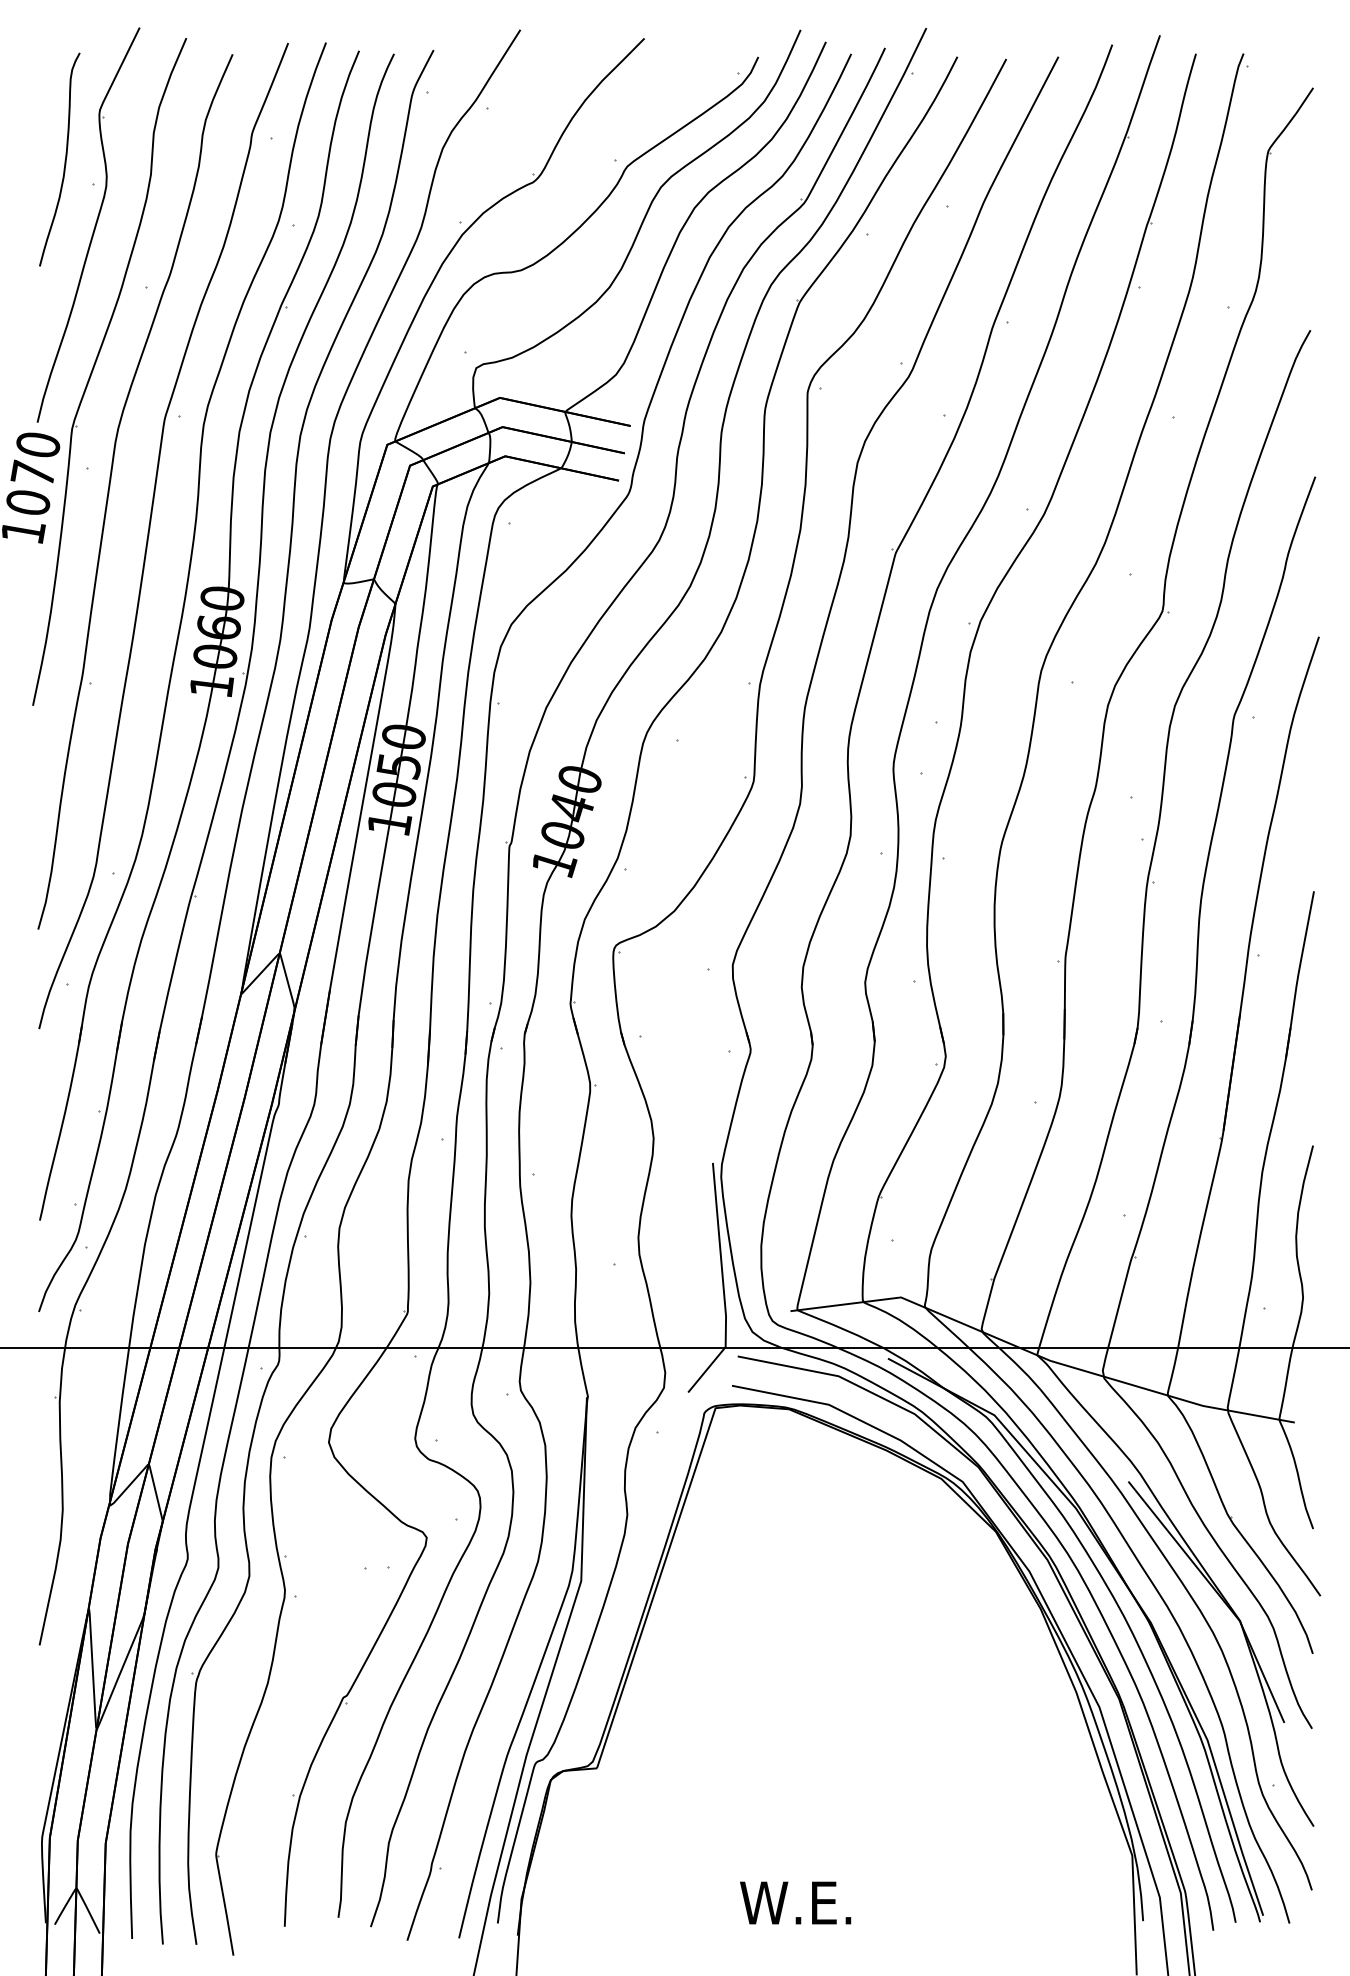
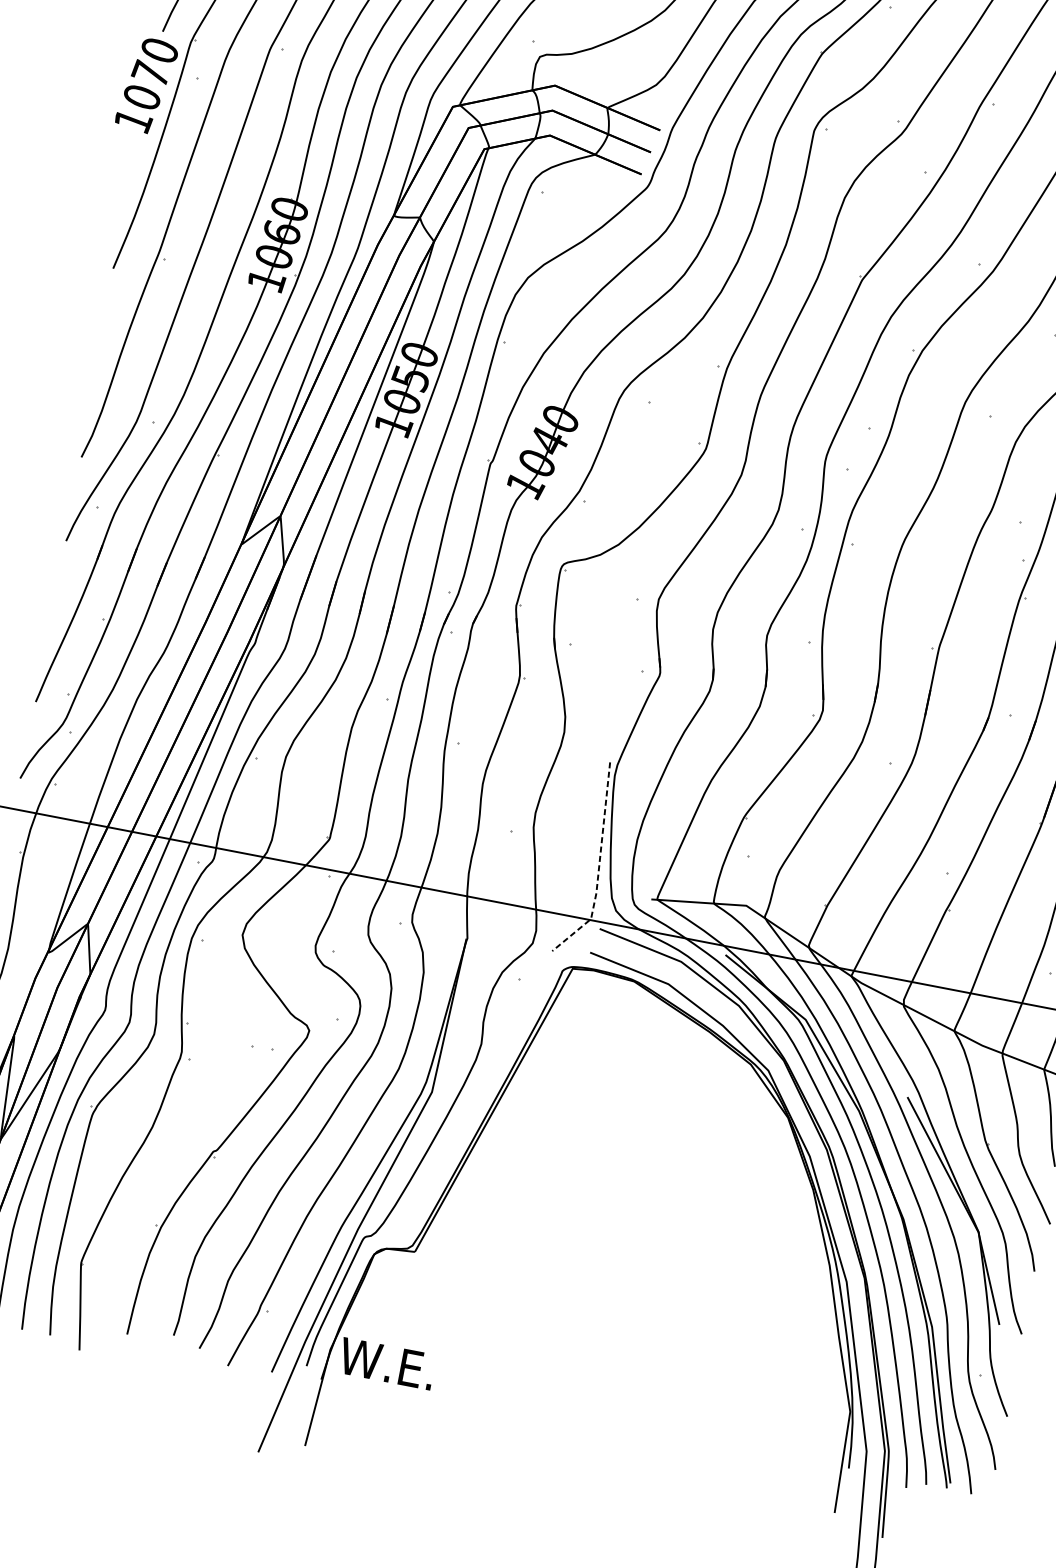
line: (723, 1285) -> (599, 867), solid -> dashed
text: (795, 1902) -> (386, 1363), moved

